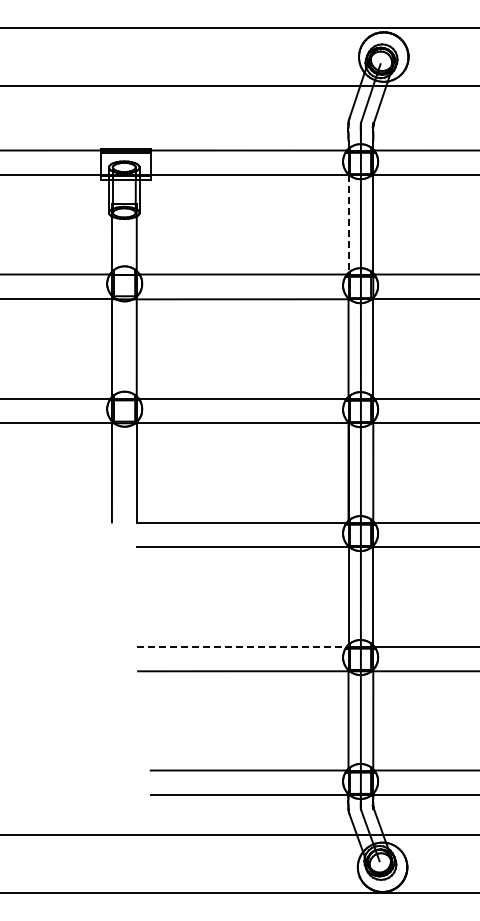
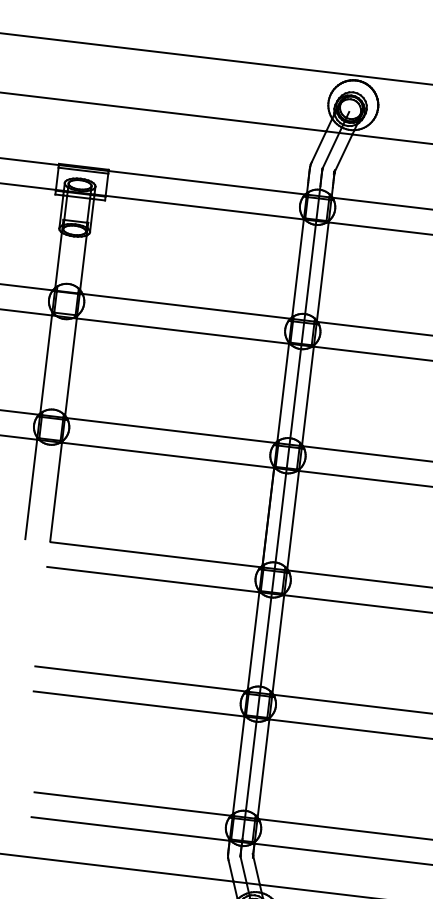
line: (348, 224) -> (297, 268), dashed -> solid
line: (242, 646) -> (141, 679), dashed -> solid

